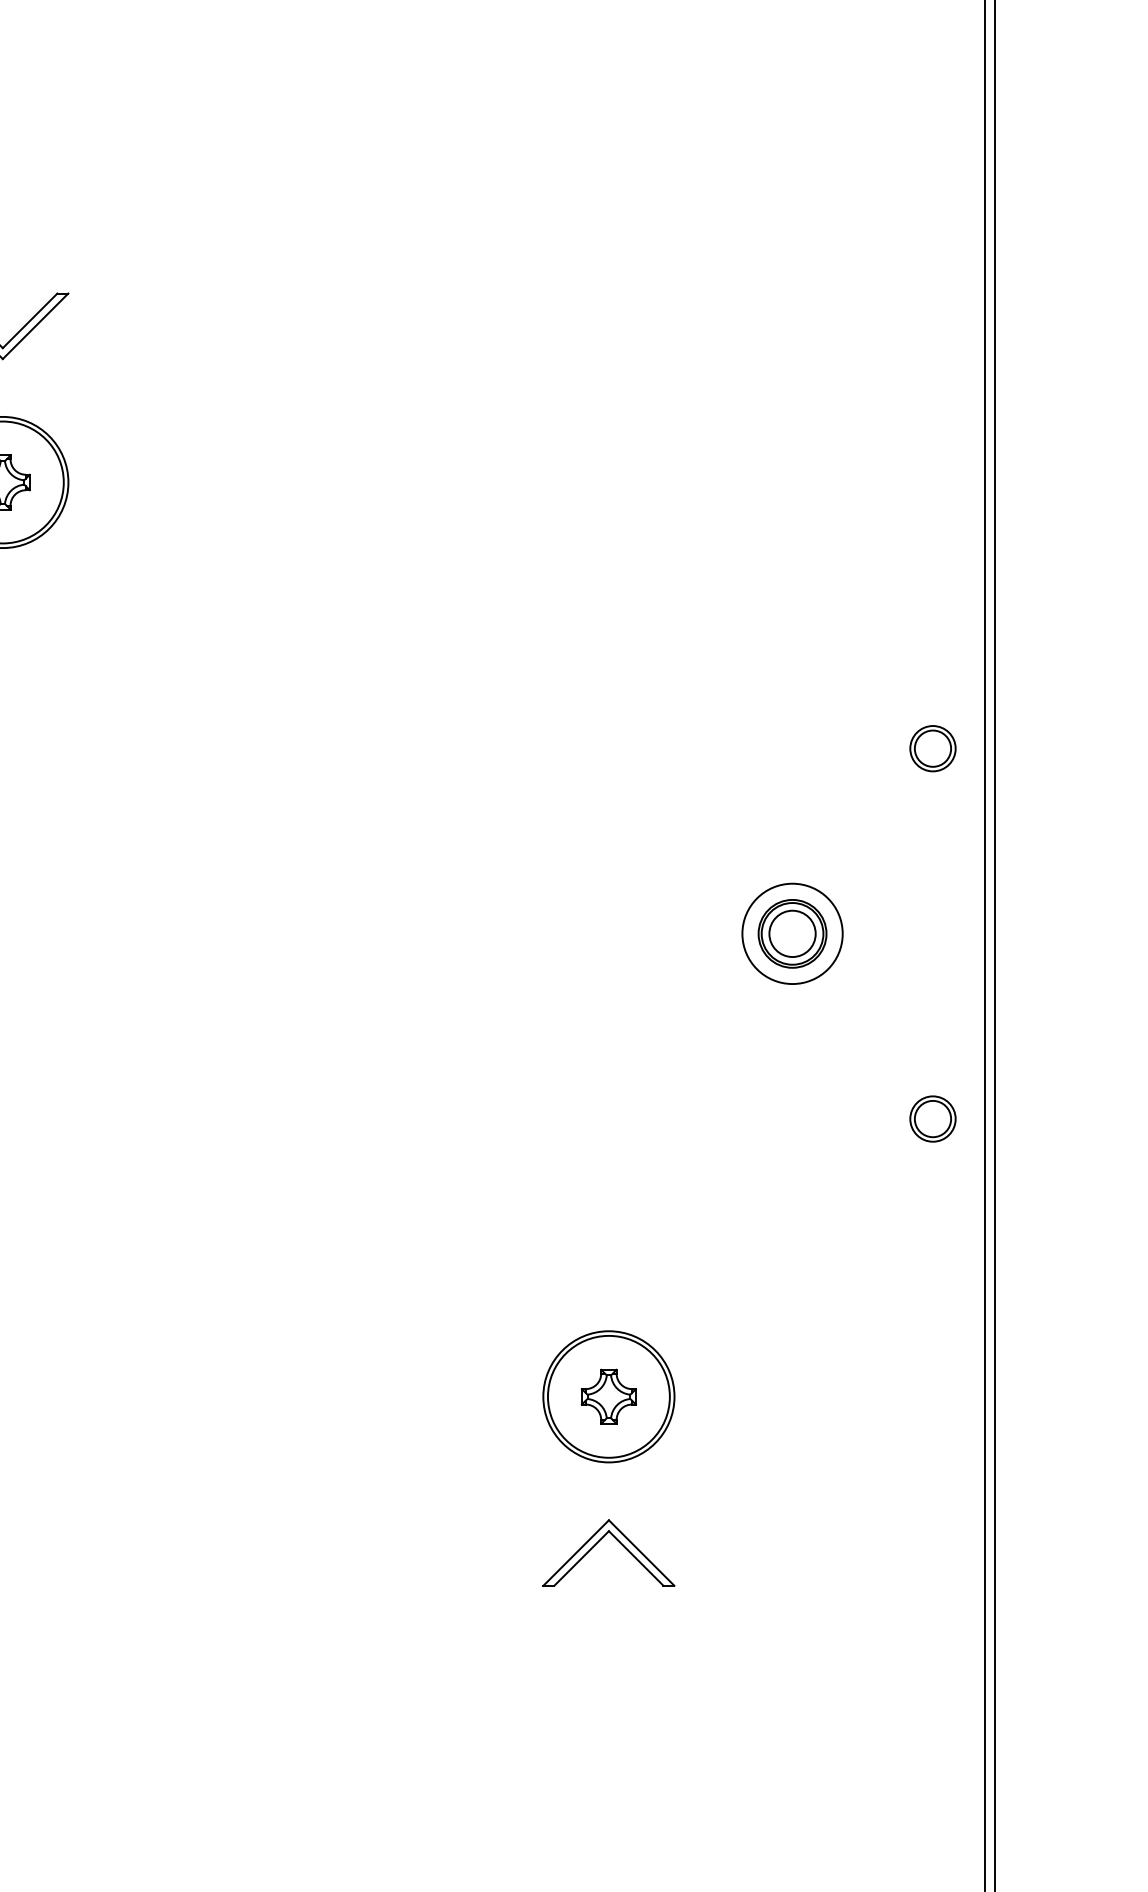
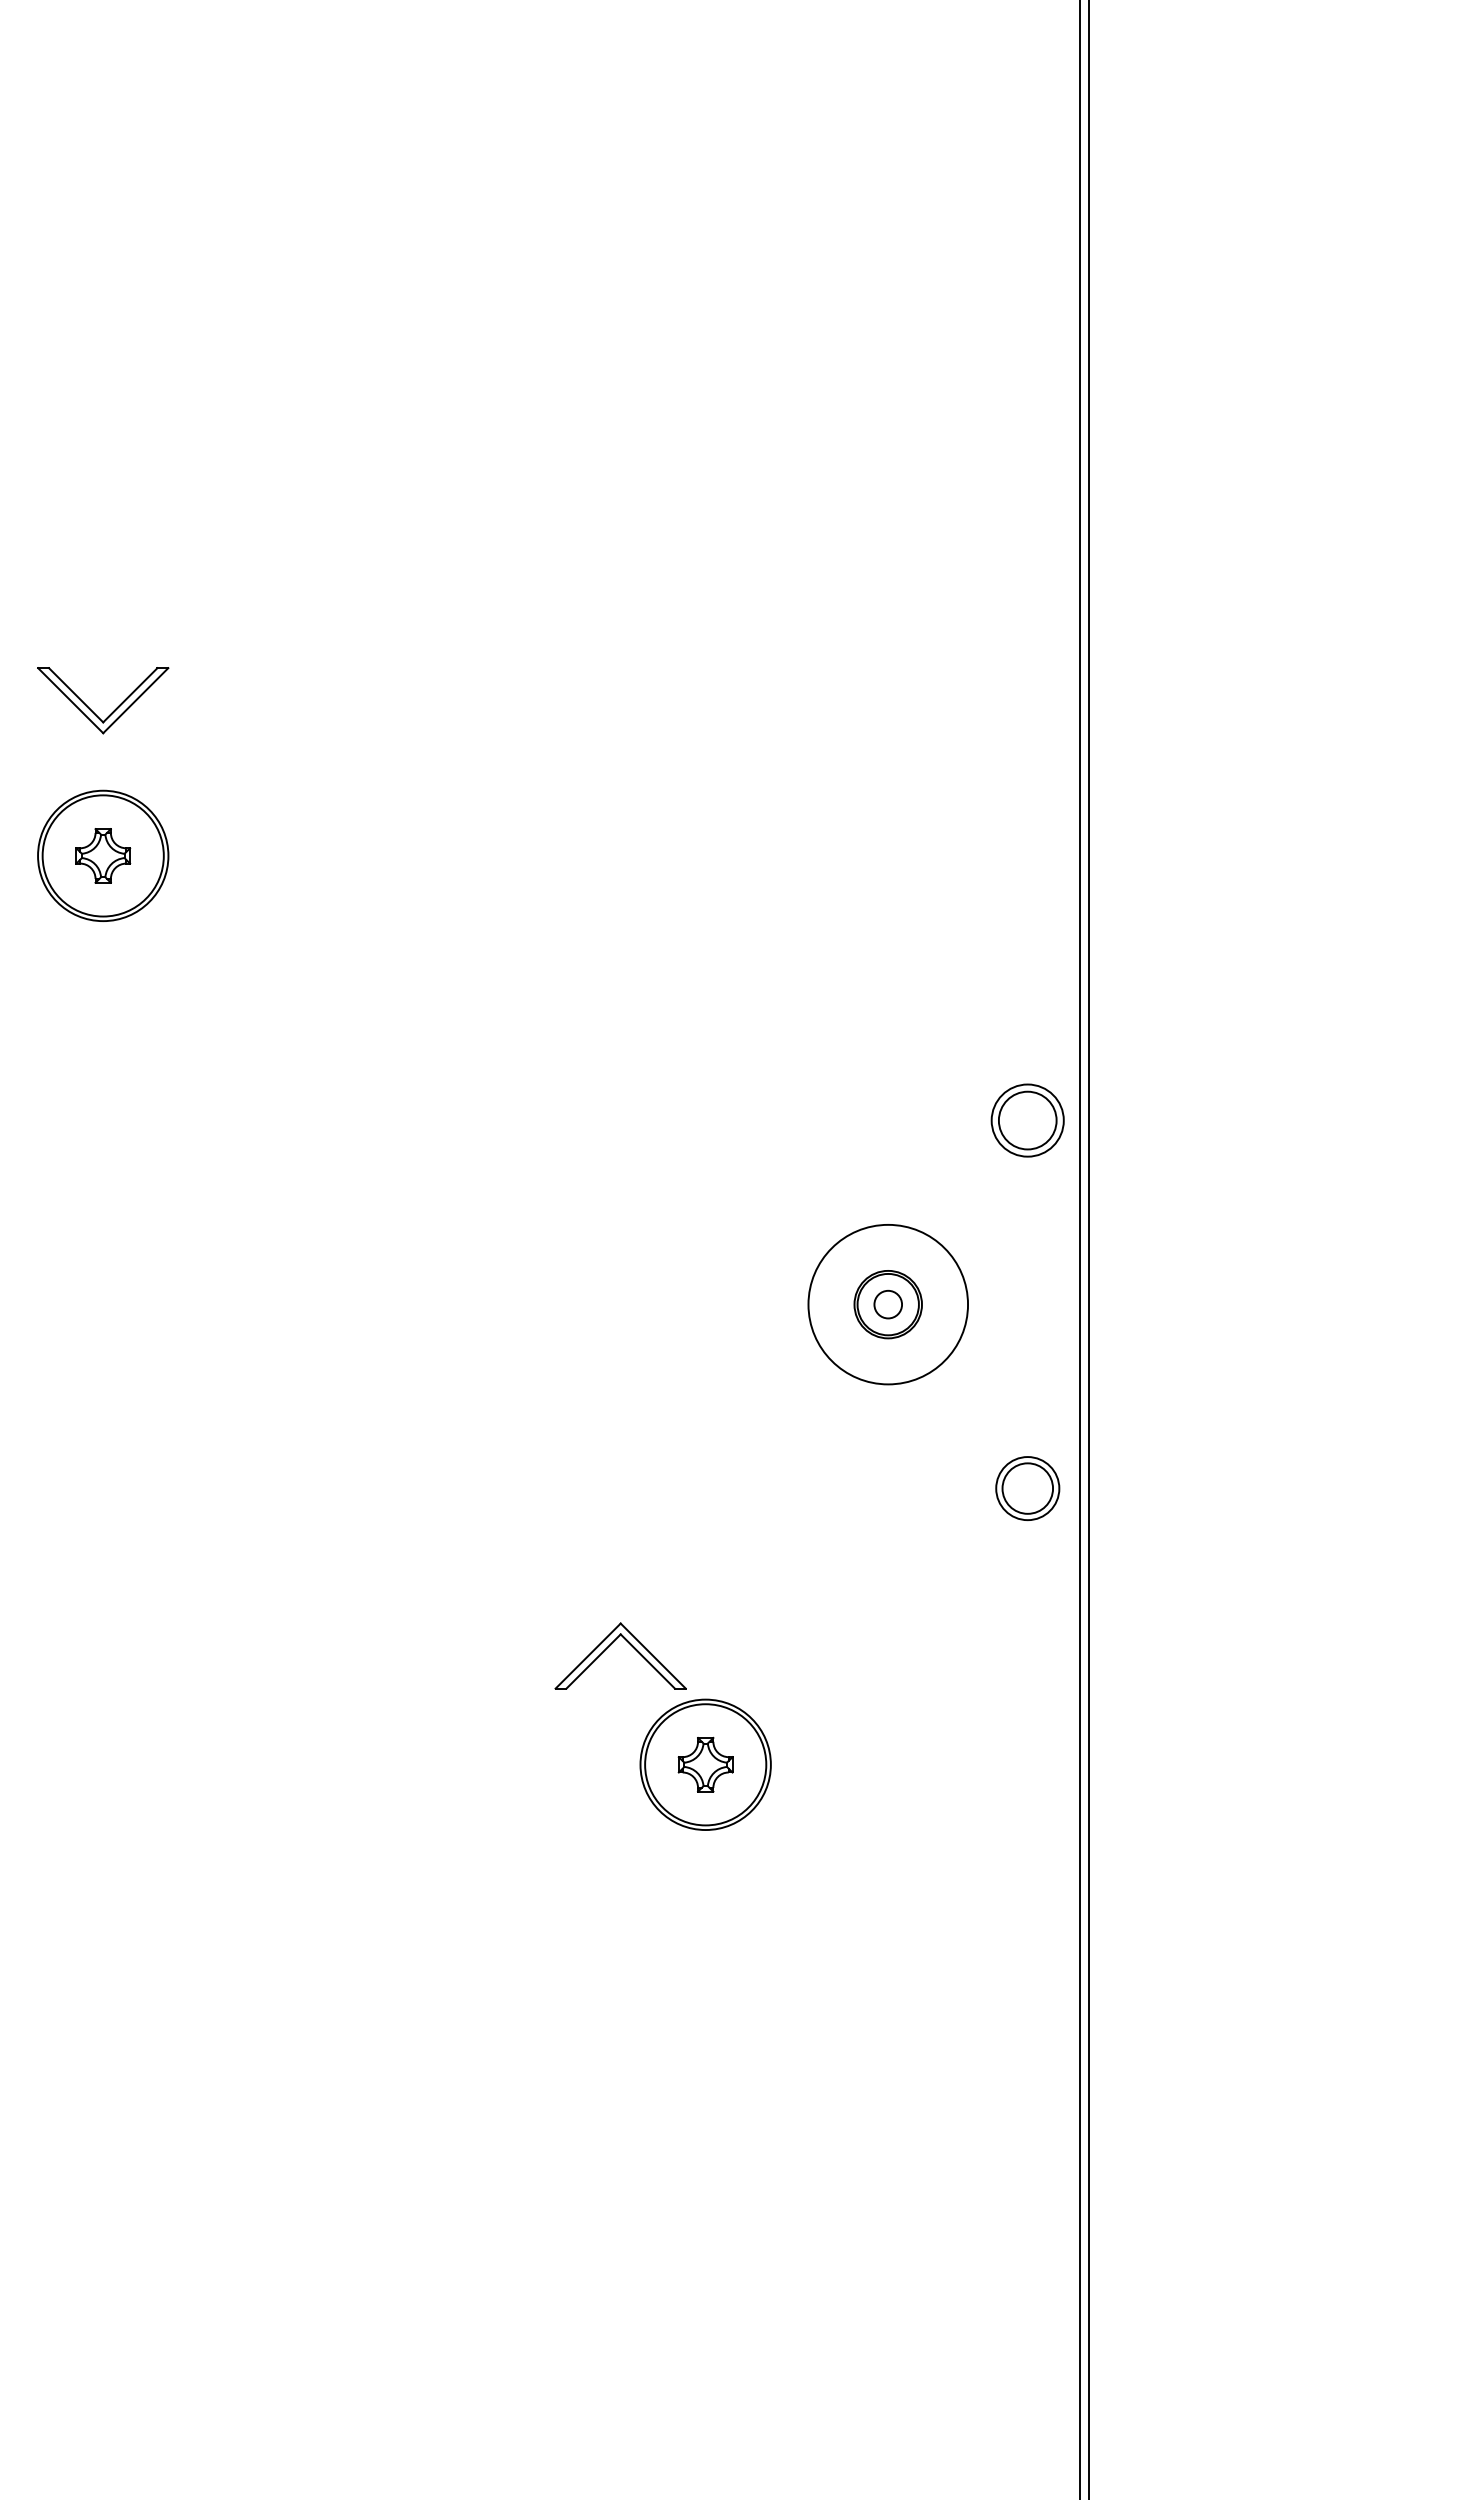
part: (932, 748) -> (1027, 1120), size x1.6
circle: (792, 933) -> (888, 1304), size x0.6
circle: (792, 933) -> (888, 1304), size x1.6
part: (932, 1118) -> (1027, 1488), size x1.4
part: (598, 1542) -> (610, 1645), moved

